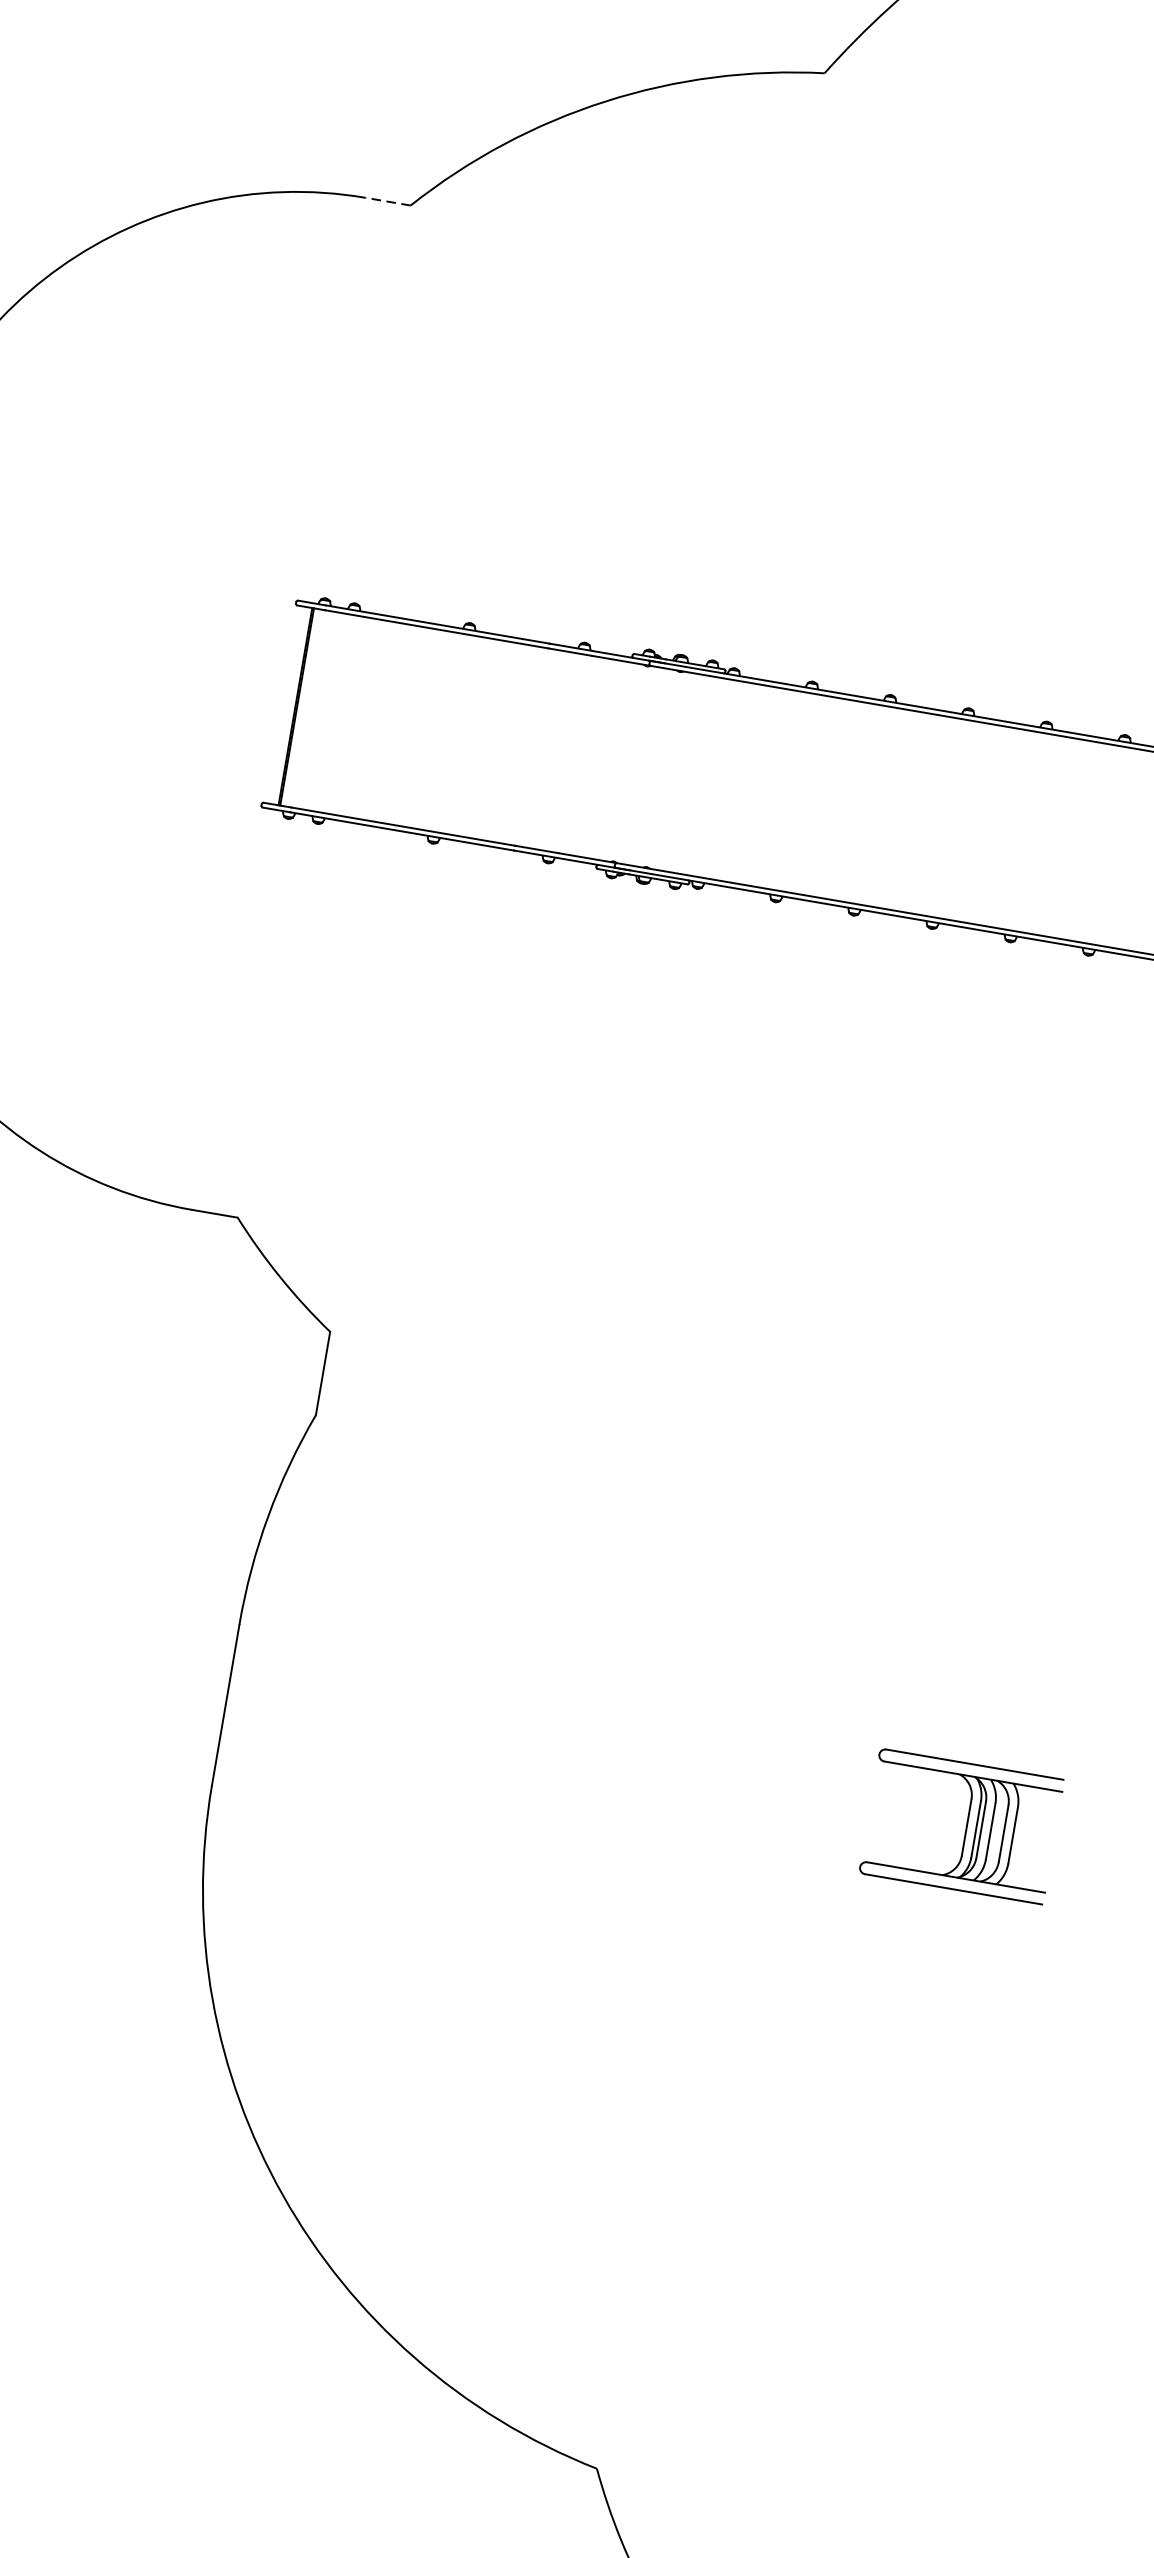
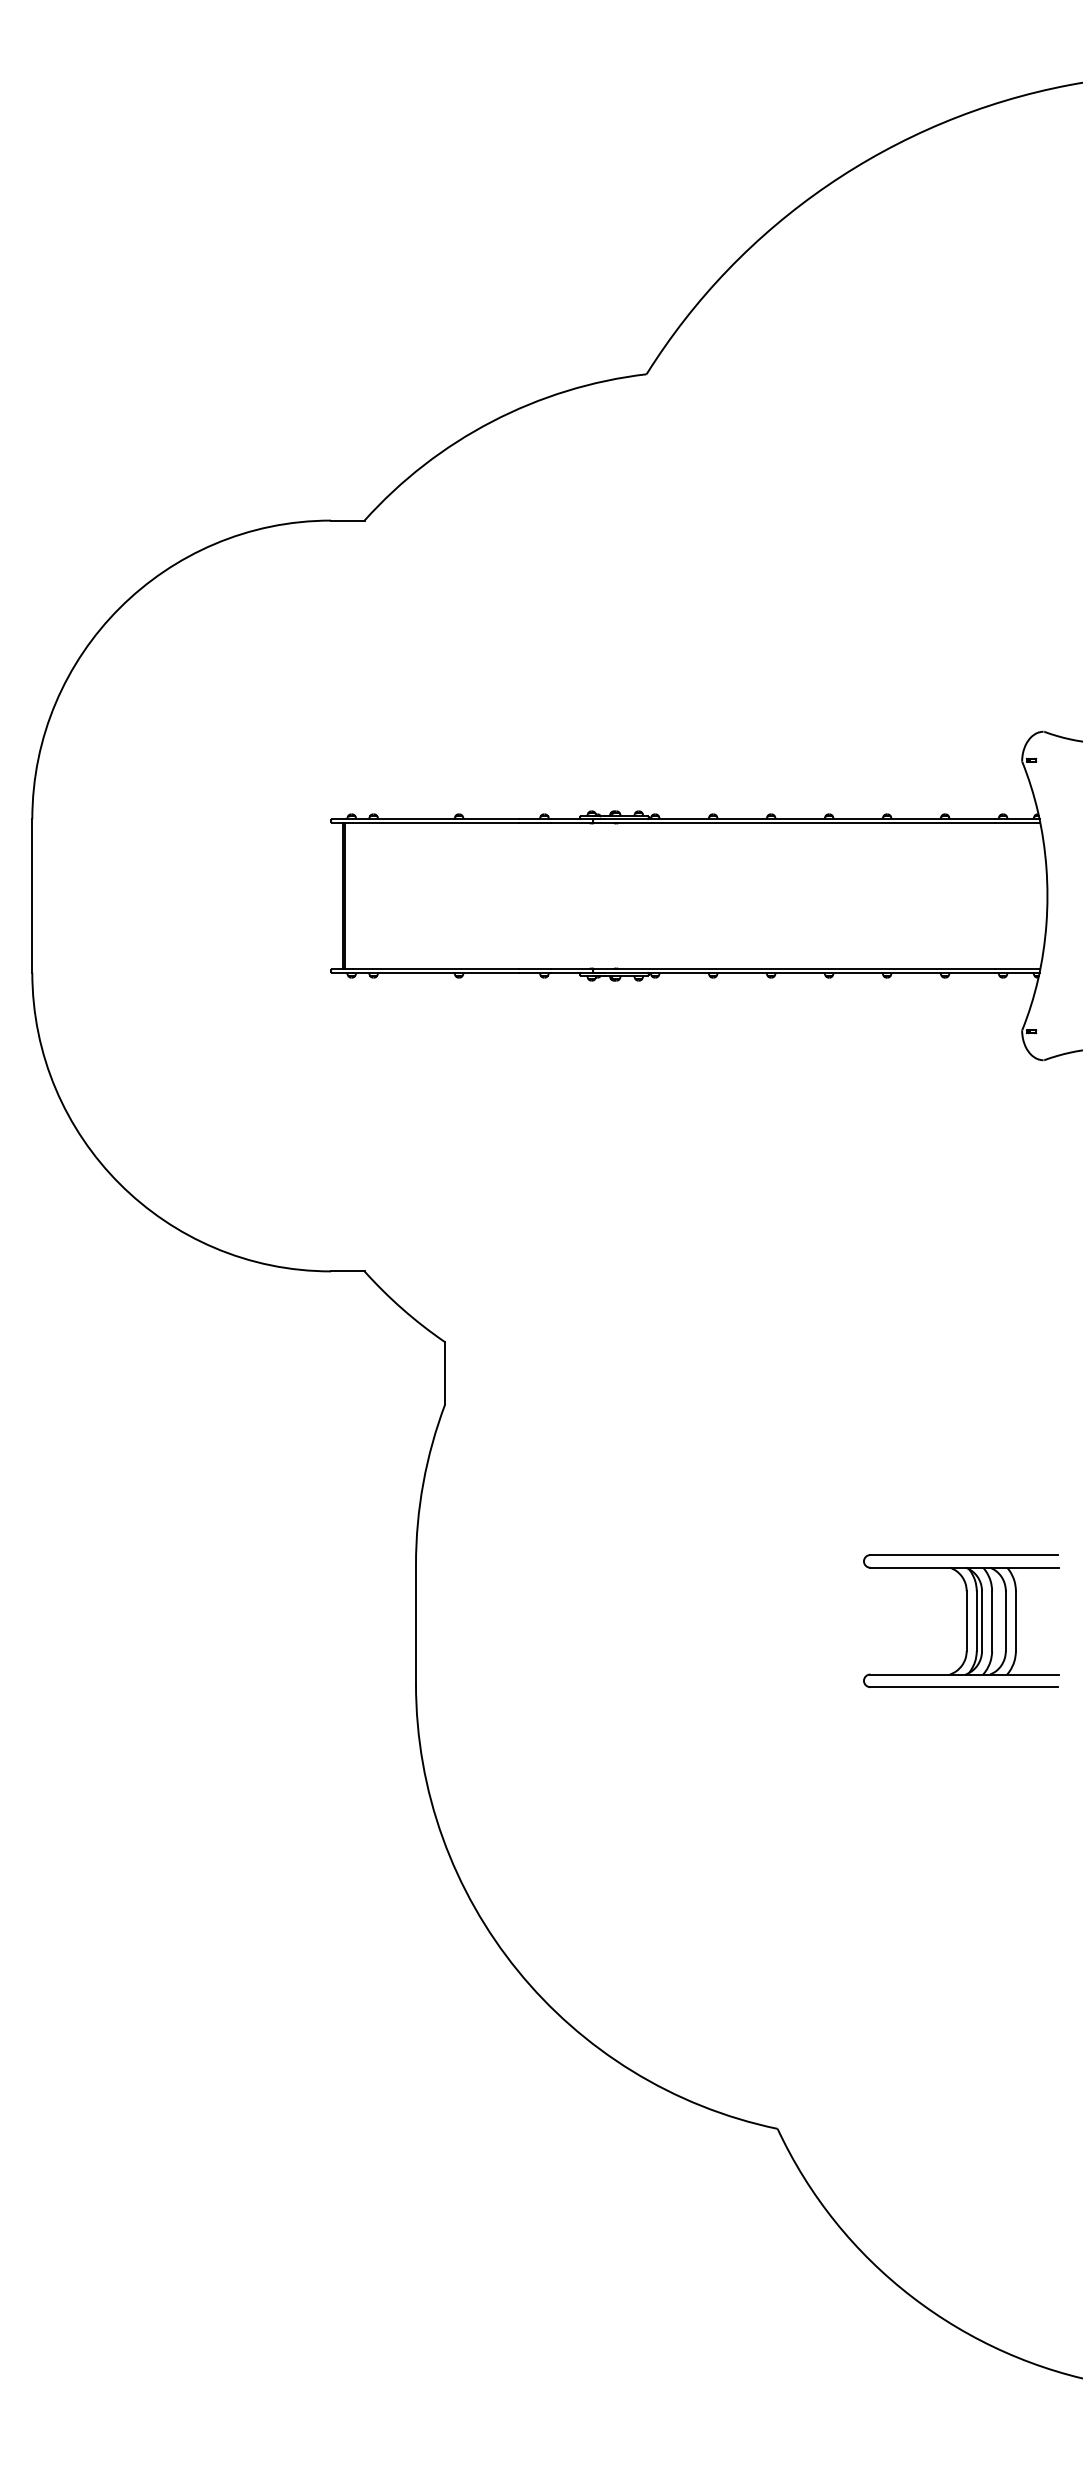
line: (387, 201) -> (347, 520), dashed -> solid
part: (961, 1825) -> (961, 1620), size x1.43

